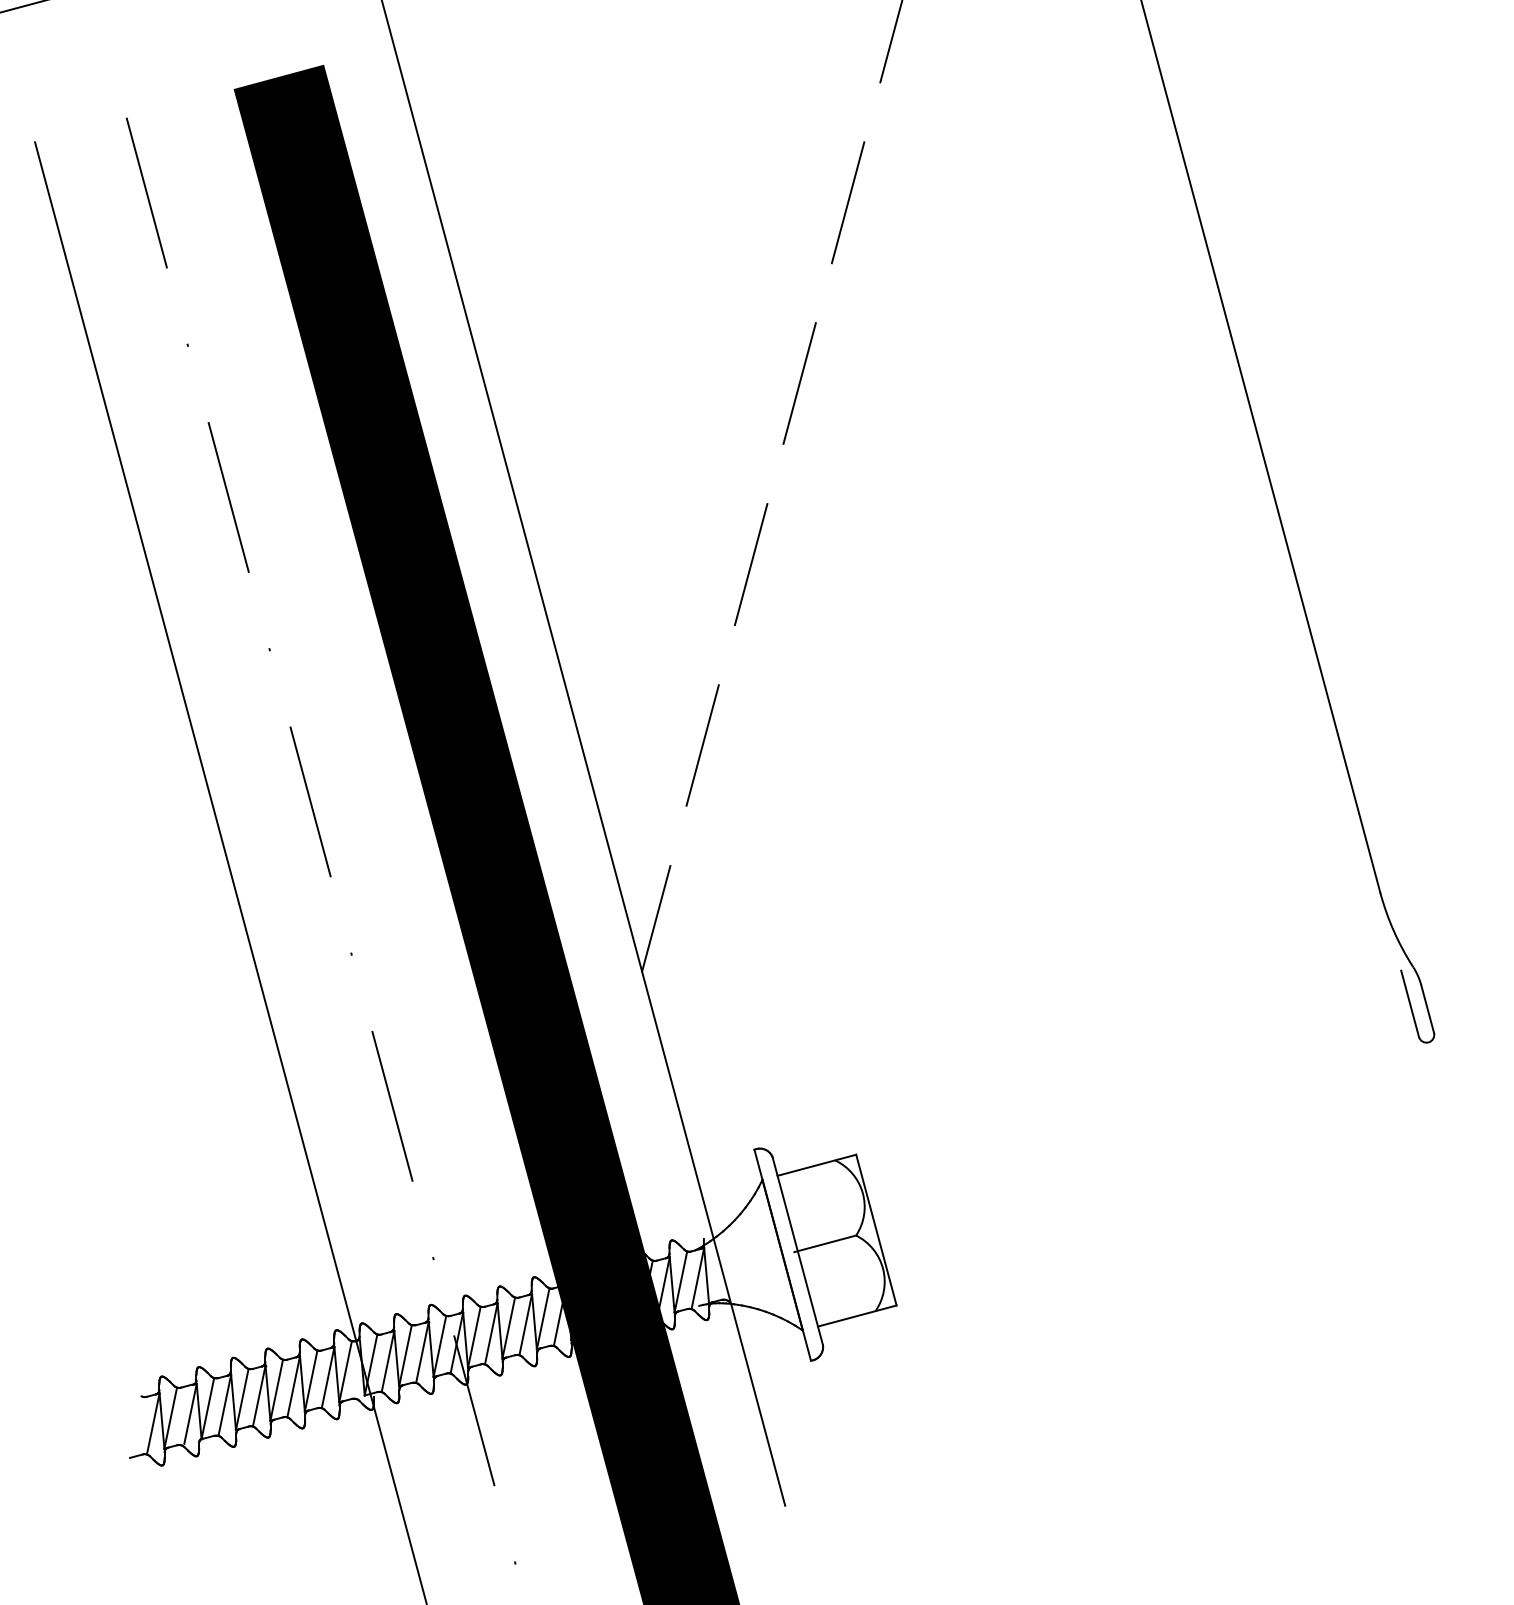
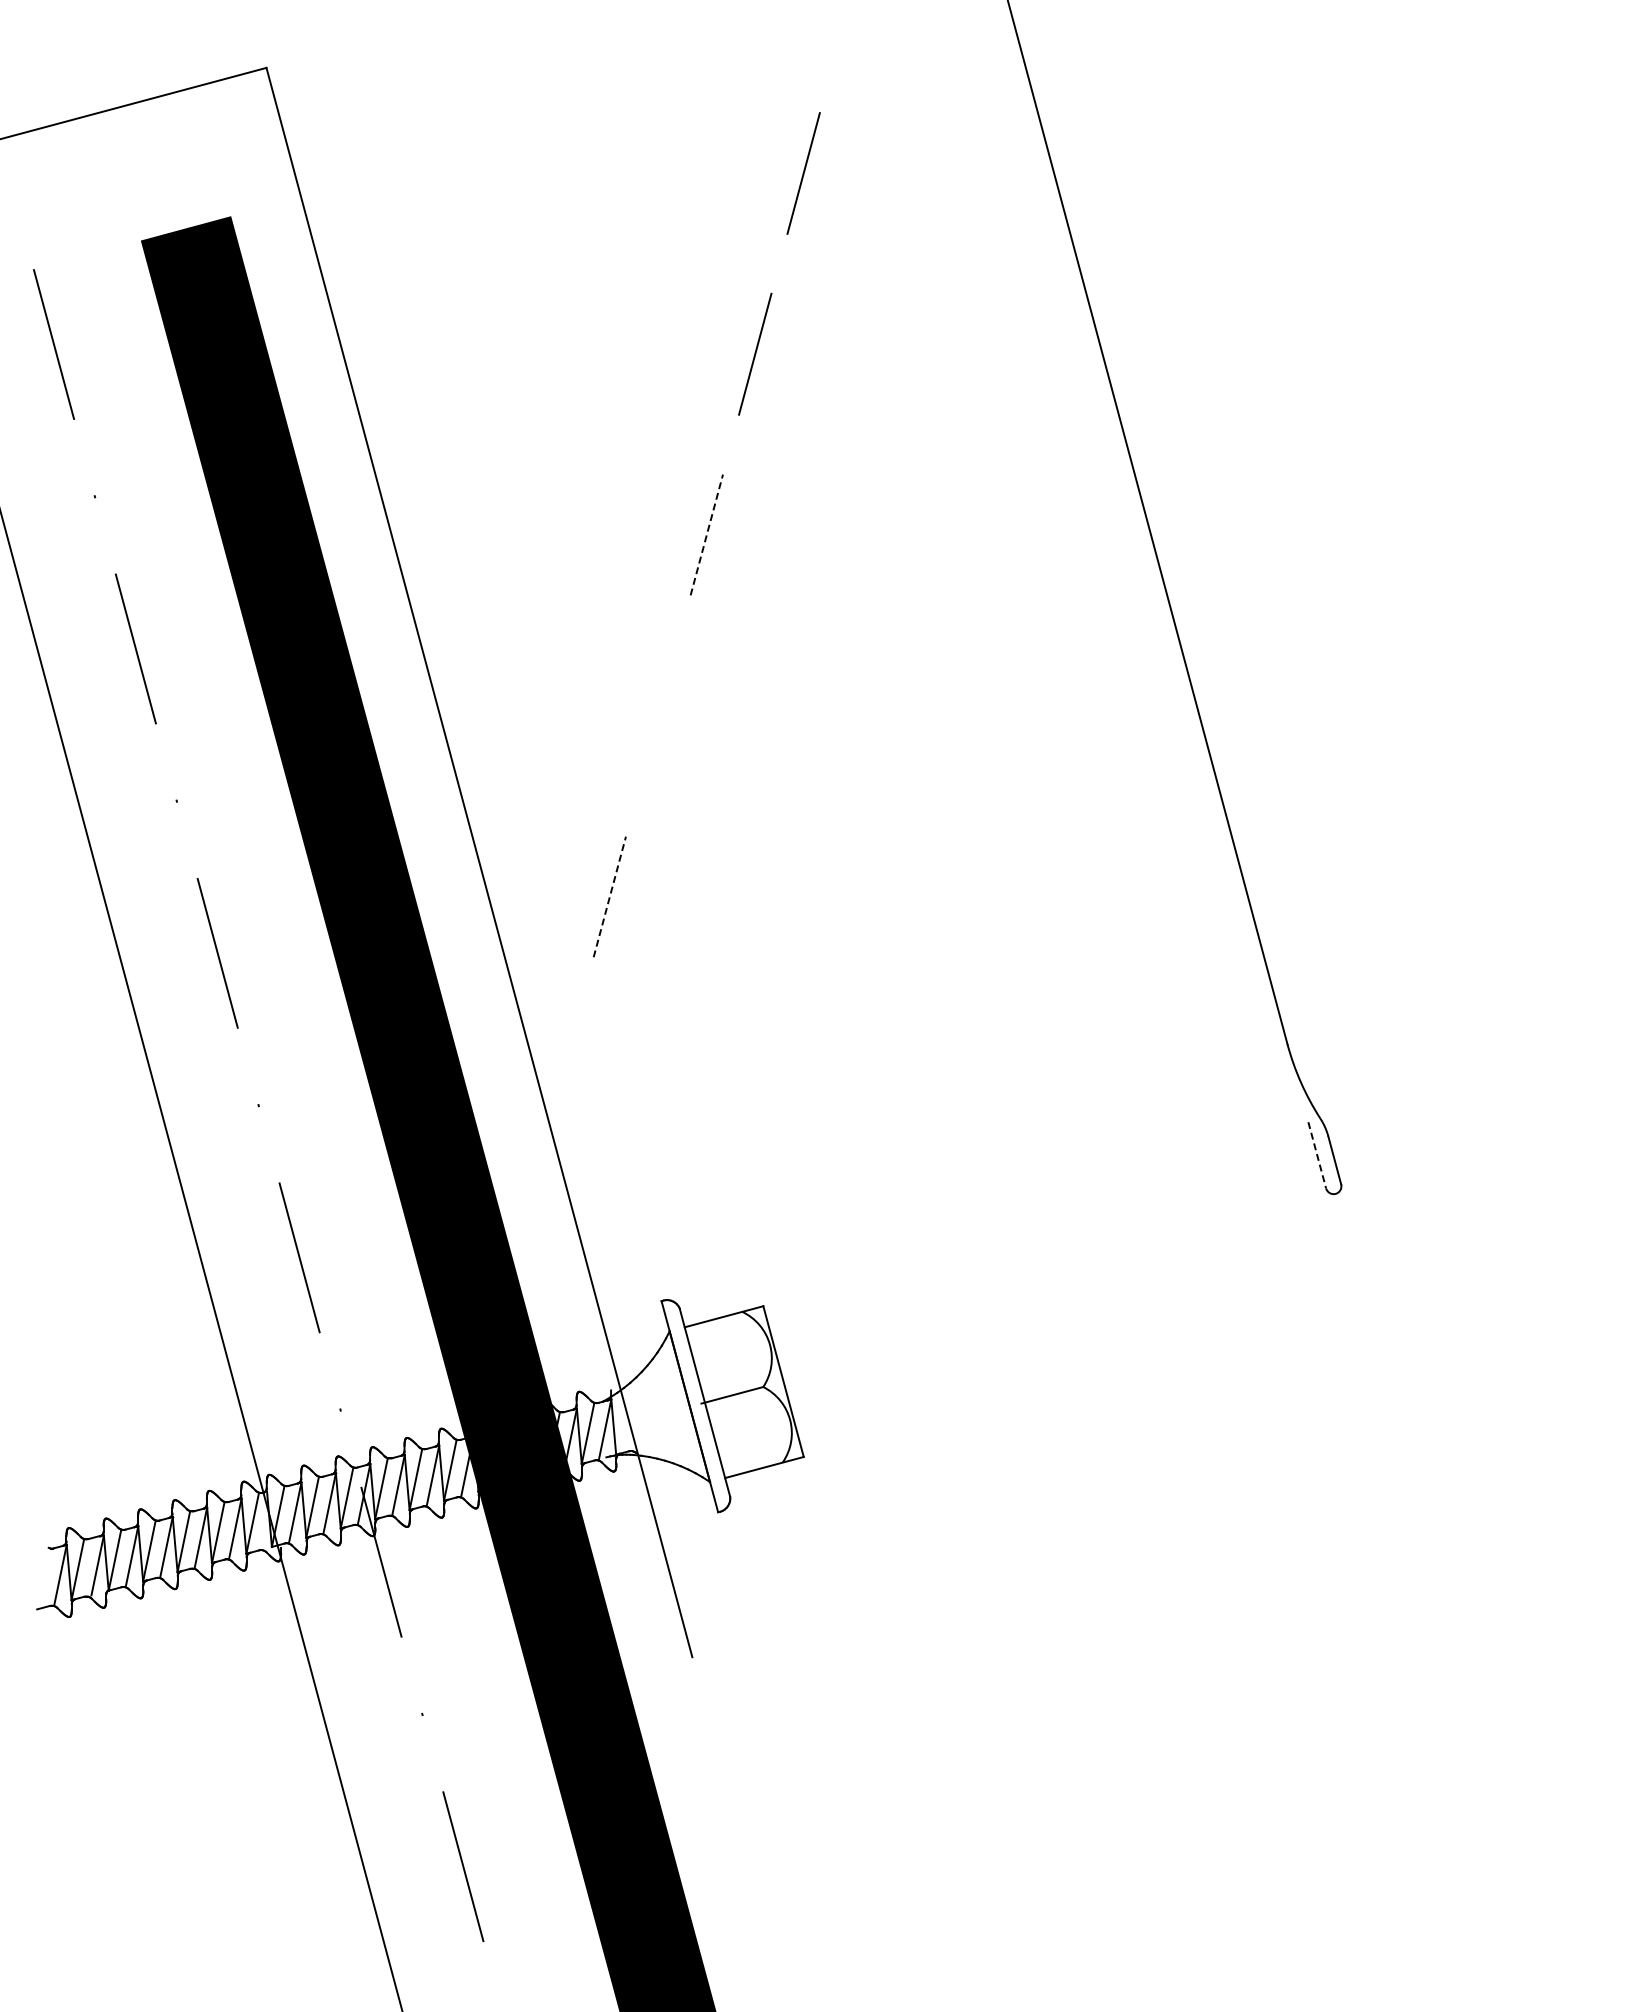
line: (799, 383) -> (706, 534), solid -> dashed
line: (751, 564) -> (658, 715), removed
line: (702, 745) -> (609, 896), solid -> dashed
line: (656, 919) -> (563, 1070), removed
line: (1410, 1004) -> (1317, 1155), solid -> dashed

